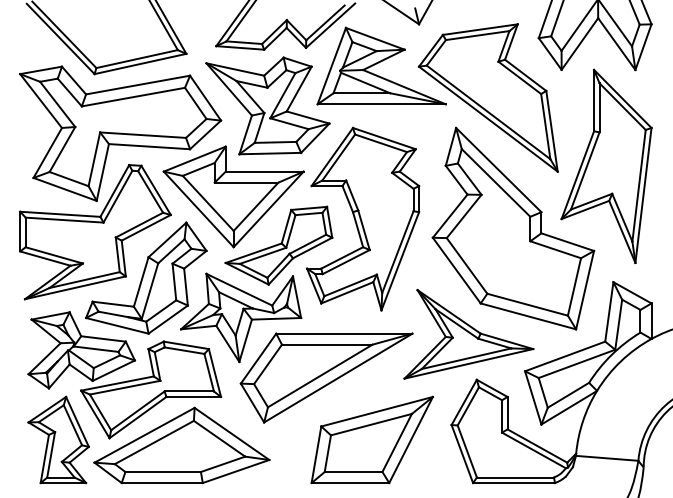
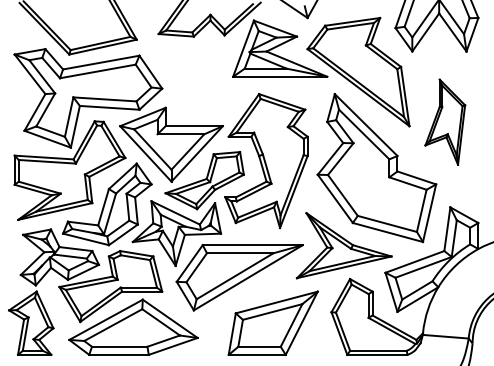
part: (267, 105) -> (196, 77), removed
part: (606, 165) -> (445, 121), size x0.6
part: (58, 439) -> (31, 322), moved

